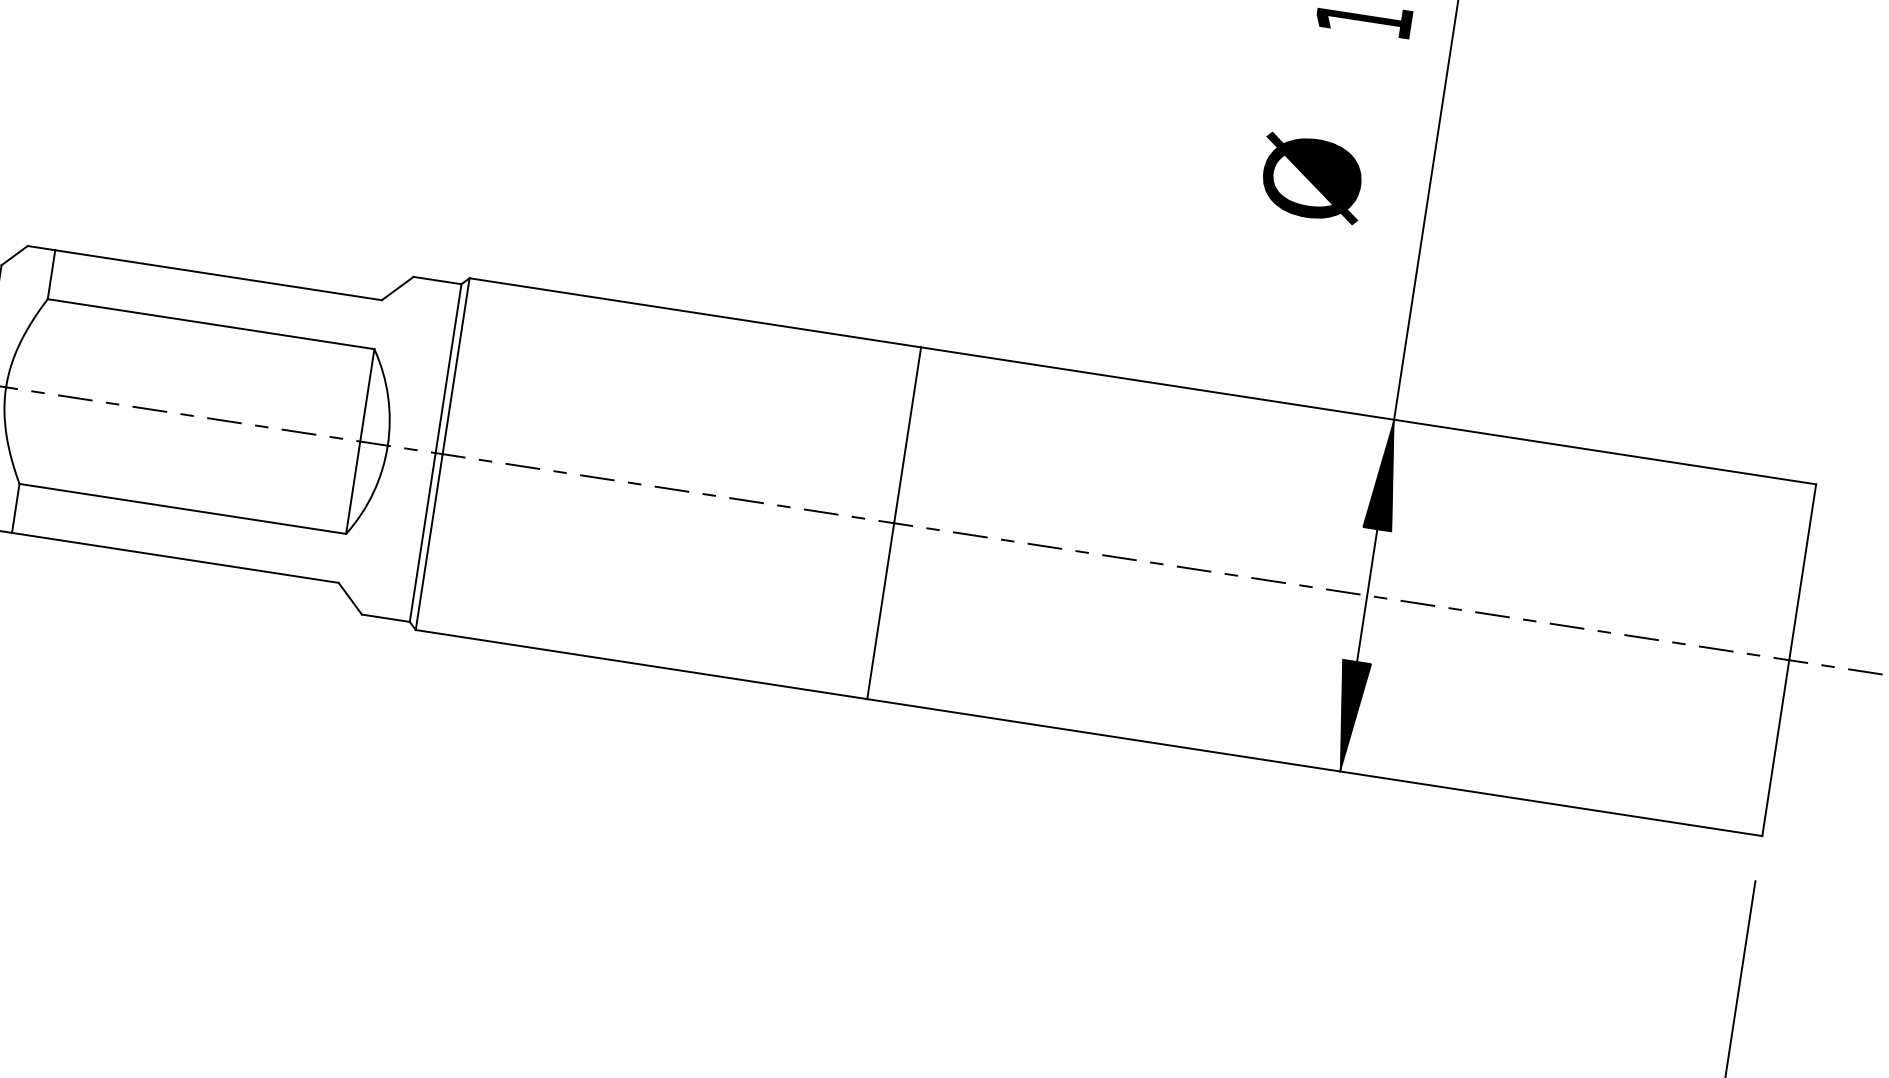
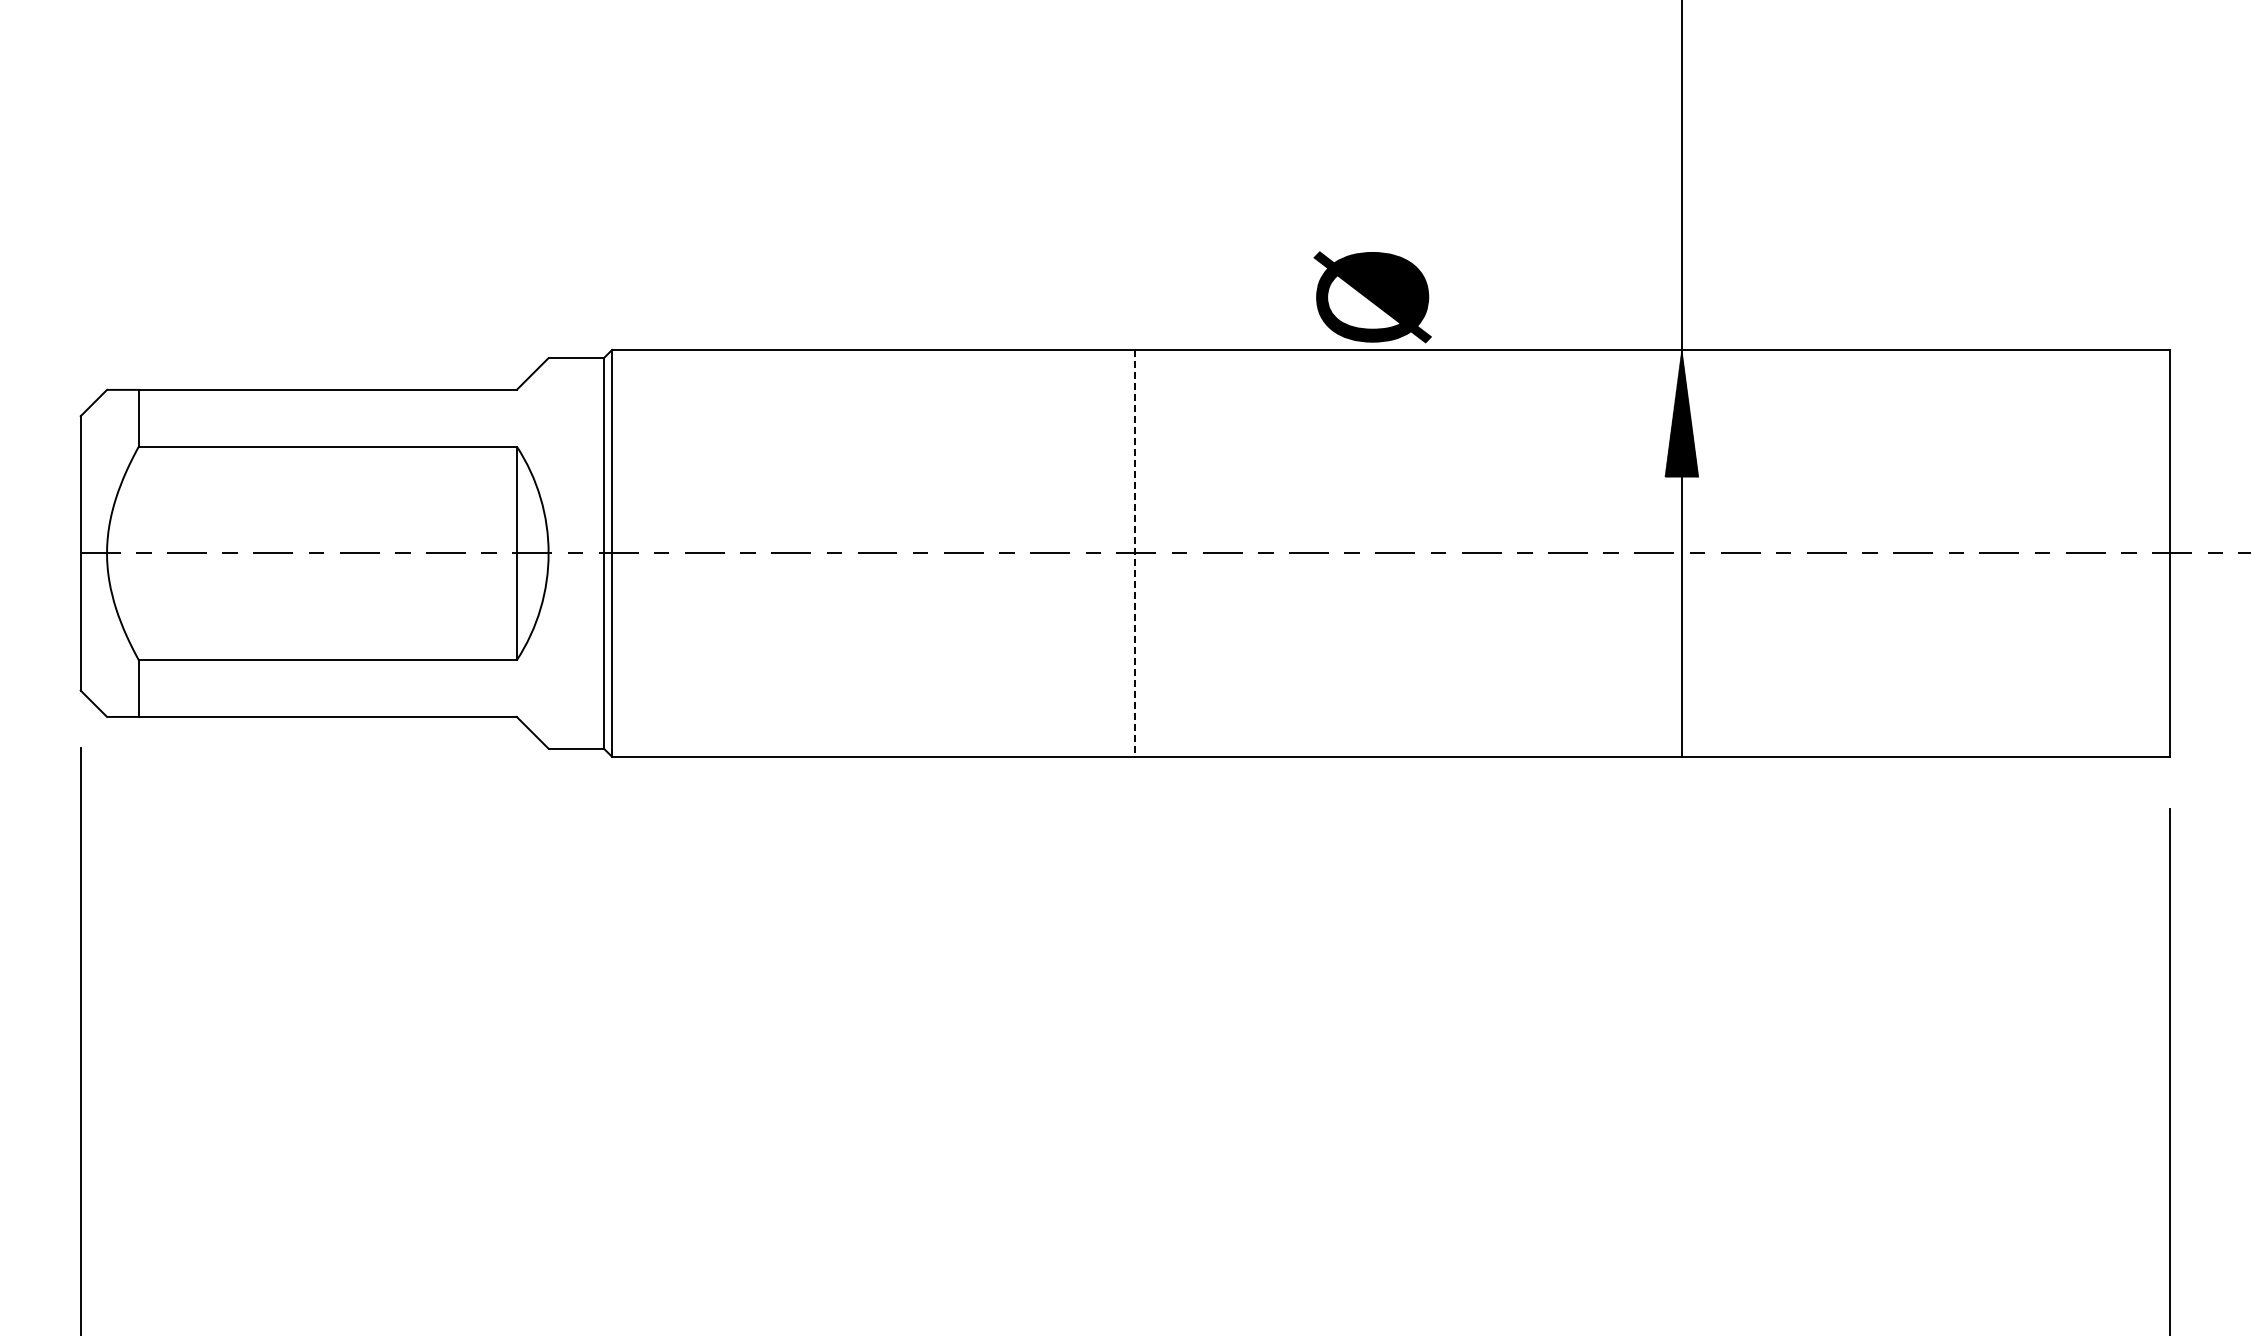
text: (1312, 178) -> (1372, 297), moved
line: (894, 523) -> (1134, 553), solid -> dashed
hatch: (1348, 715) -> (1681, 692), removed

